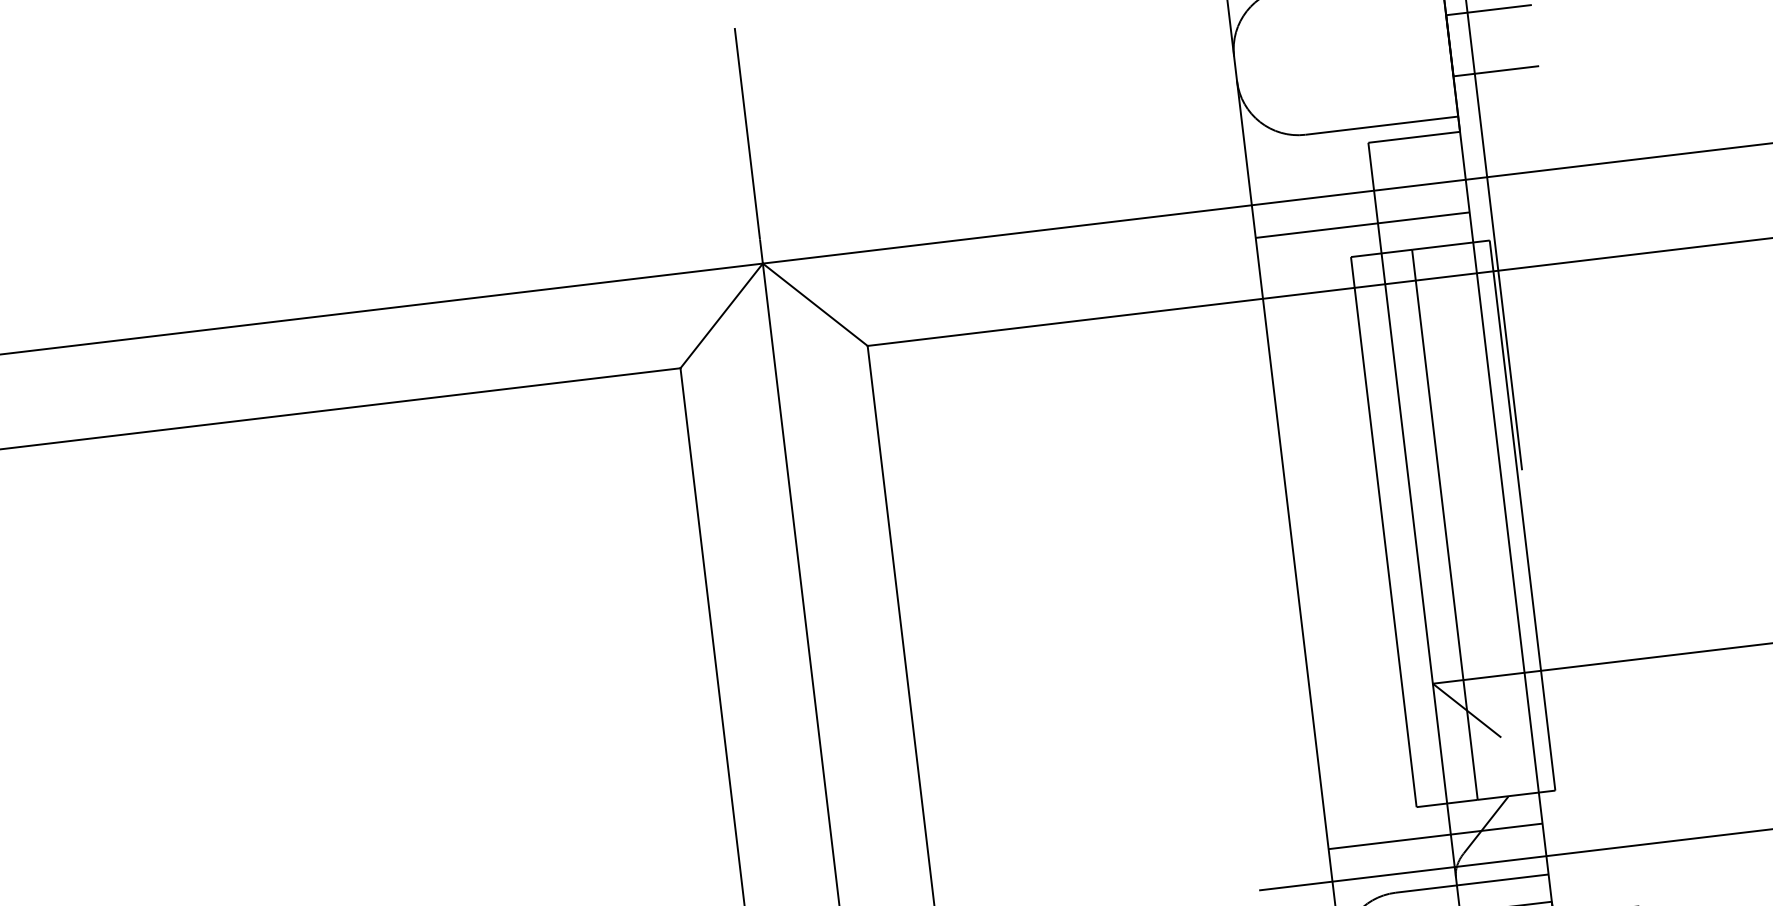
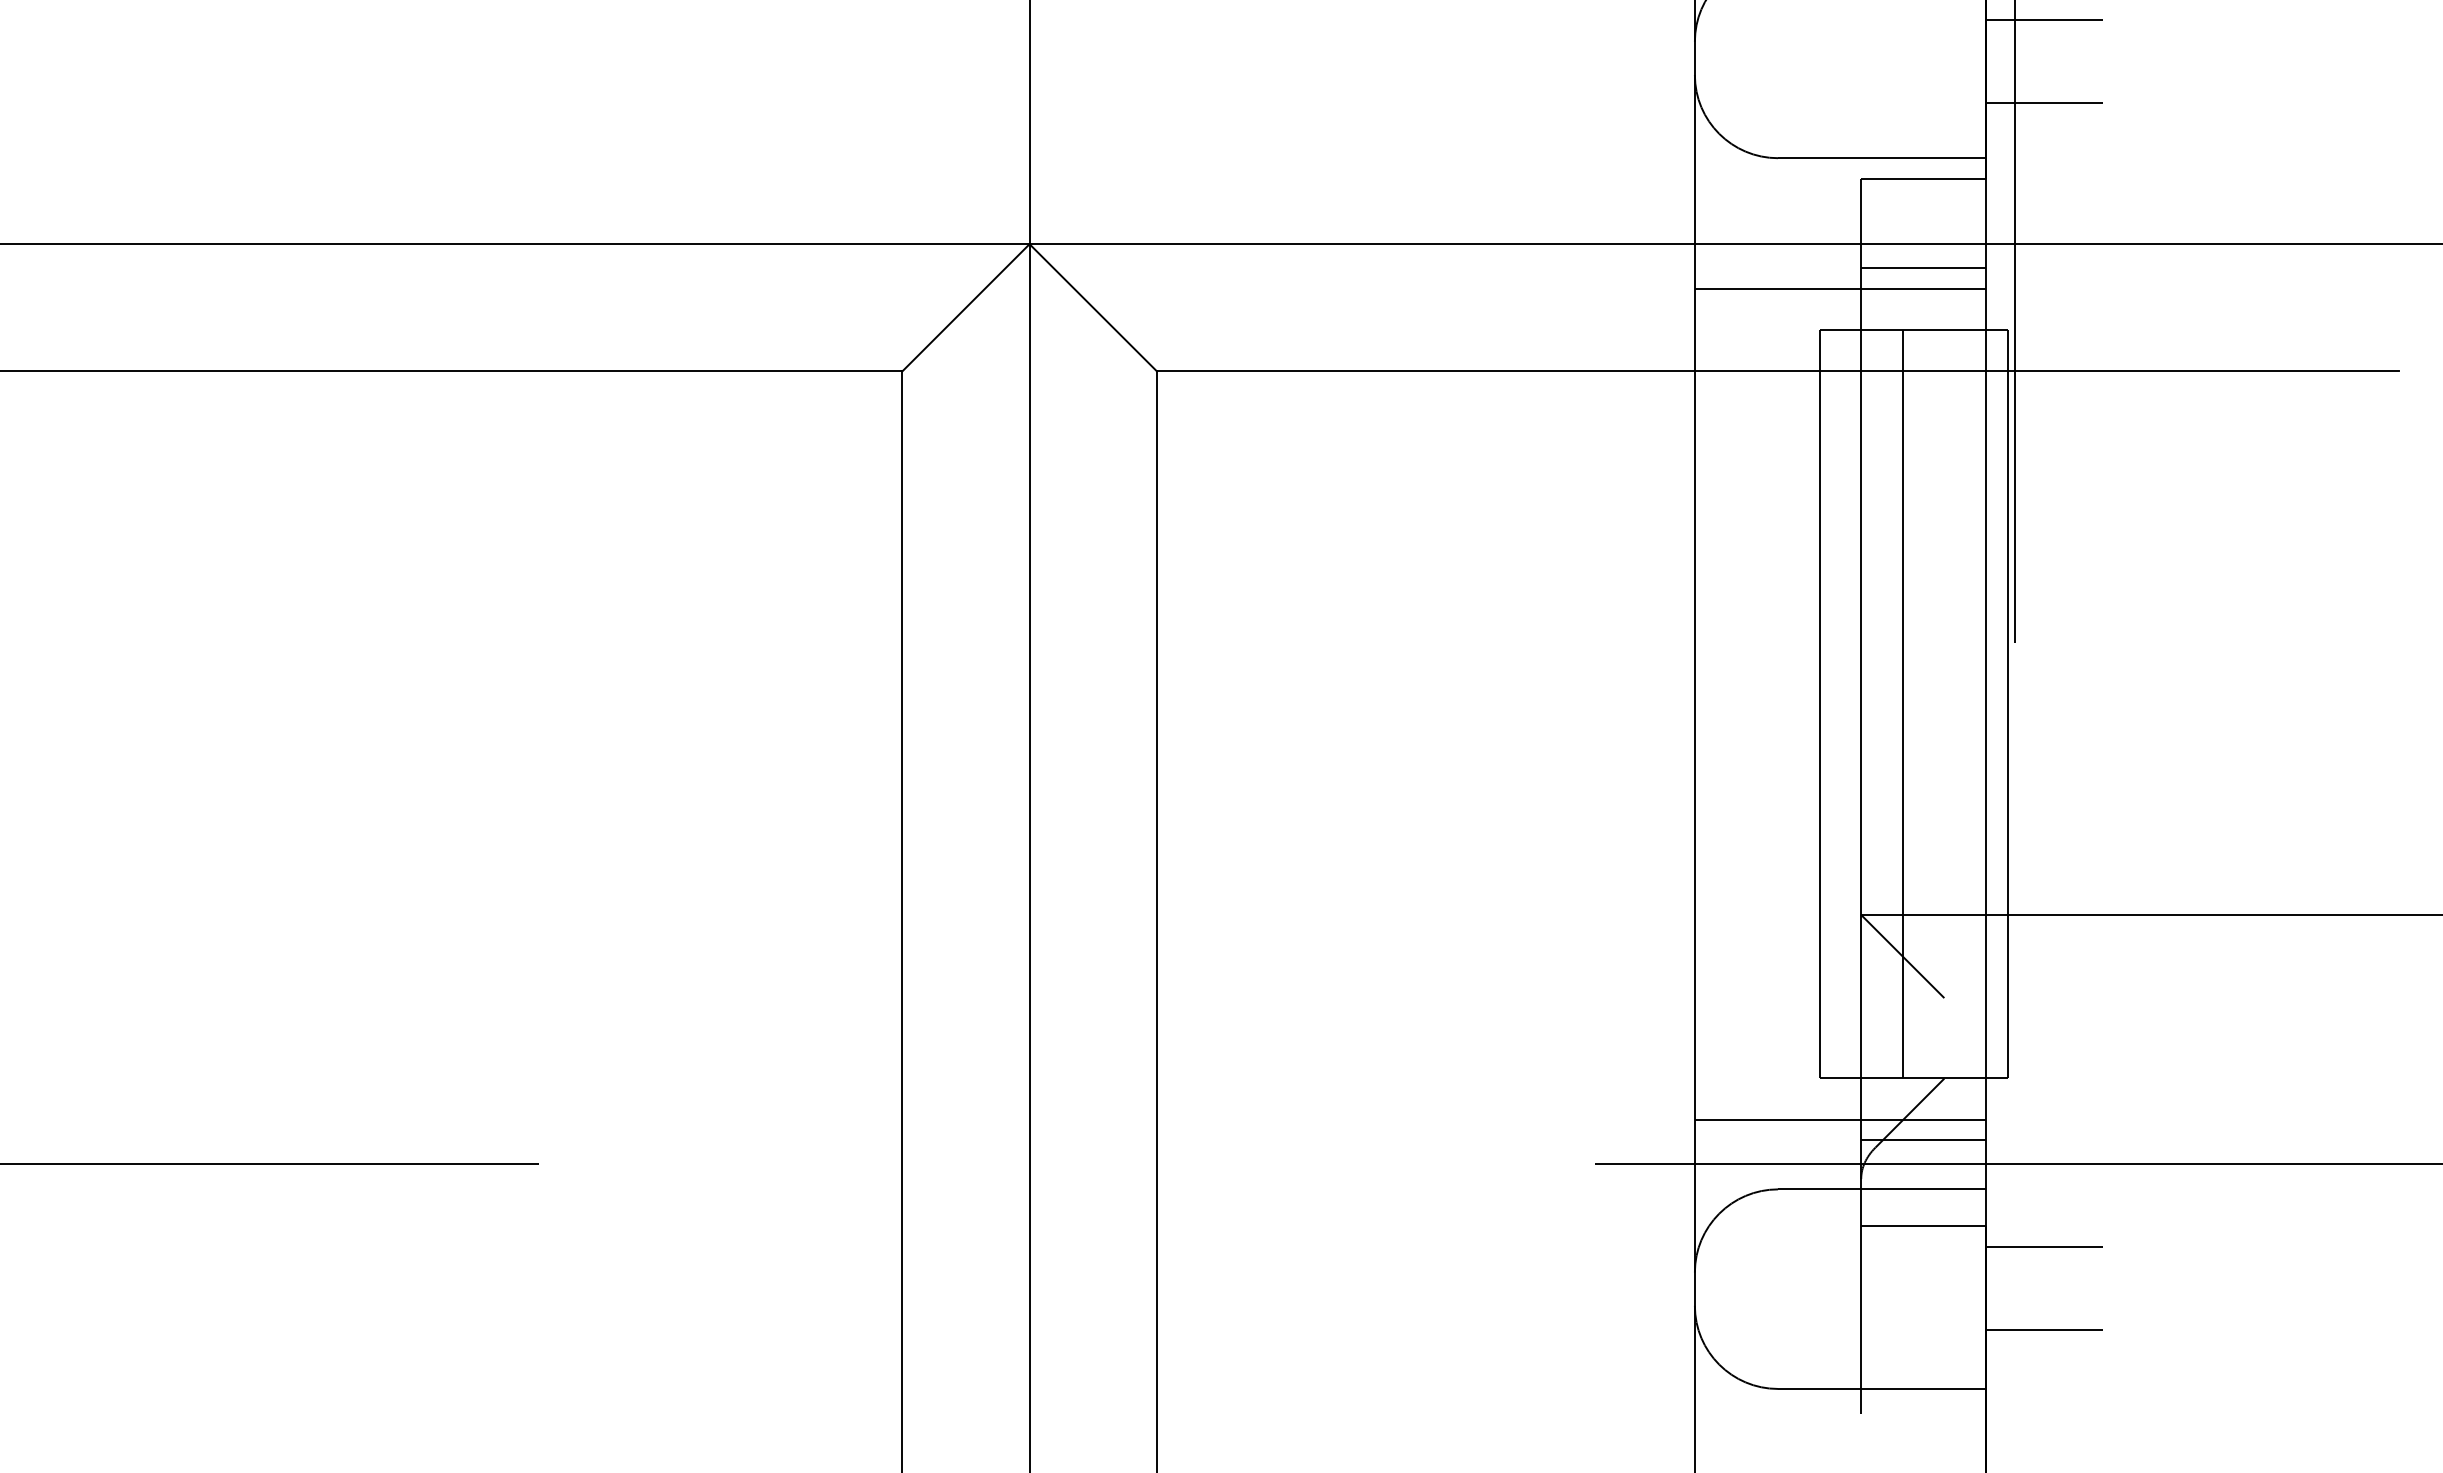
line: (1422, 203) -> (1923, 268), added
line: (1498, 844) -> (1923, 1140), added

